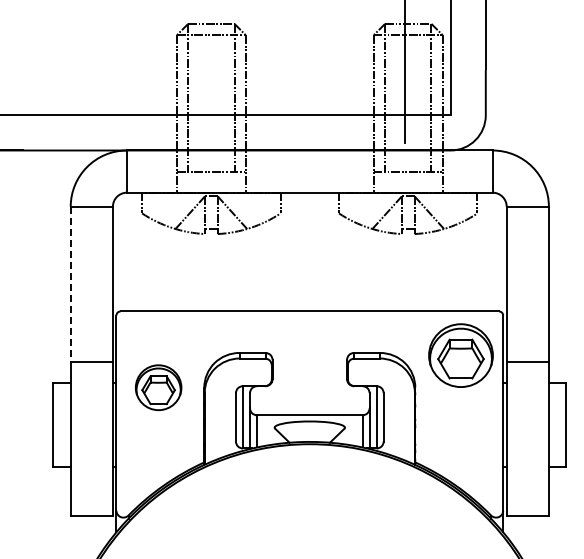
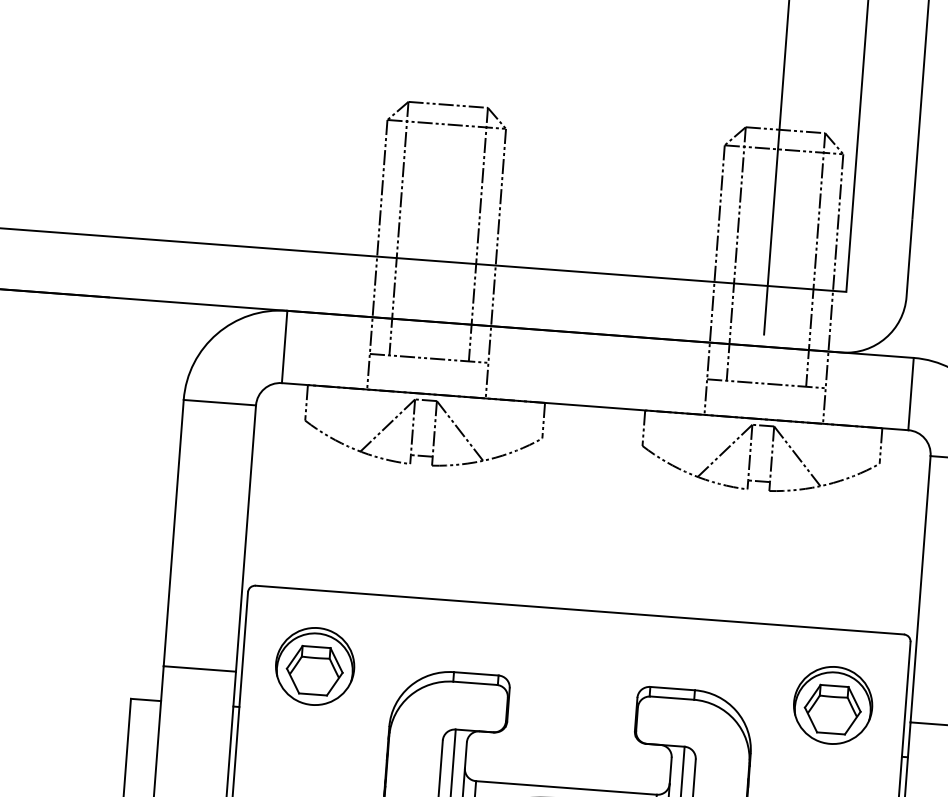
line: (70, 284) -> (173, 533), dashed -> solid
part: (460, 355) -> (832, 704), size x0.71
part: (158, 387) -> (314, 666), moved

